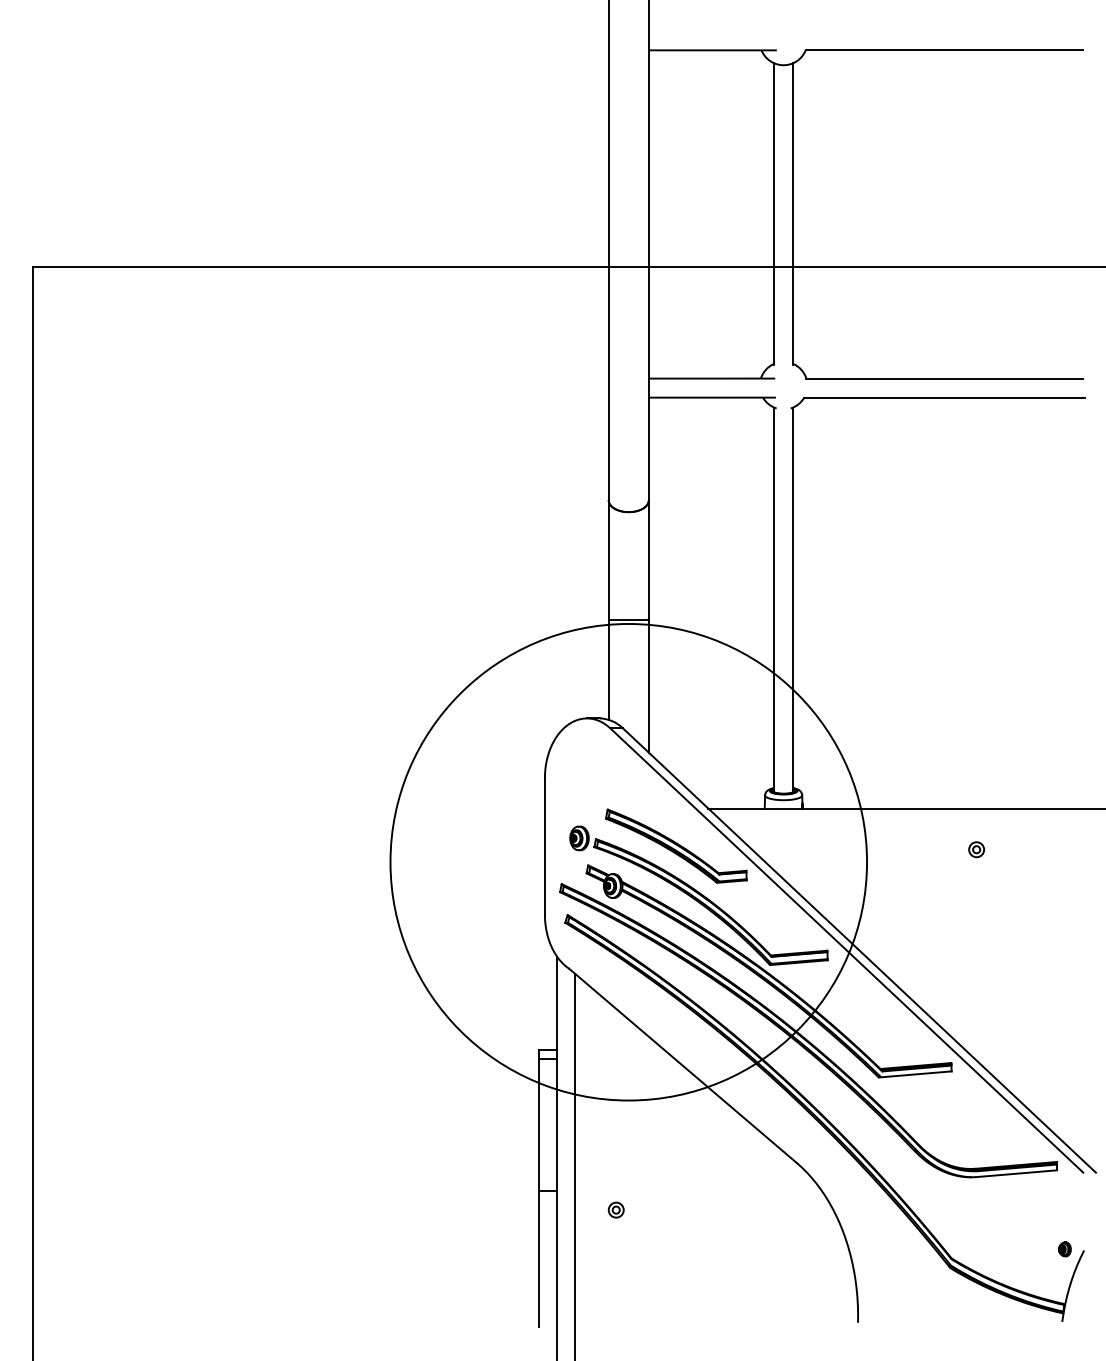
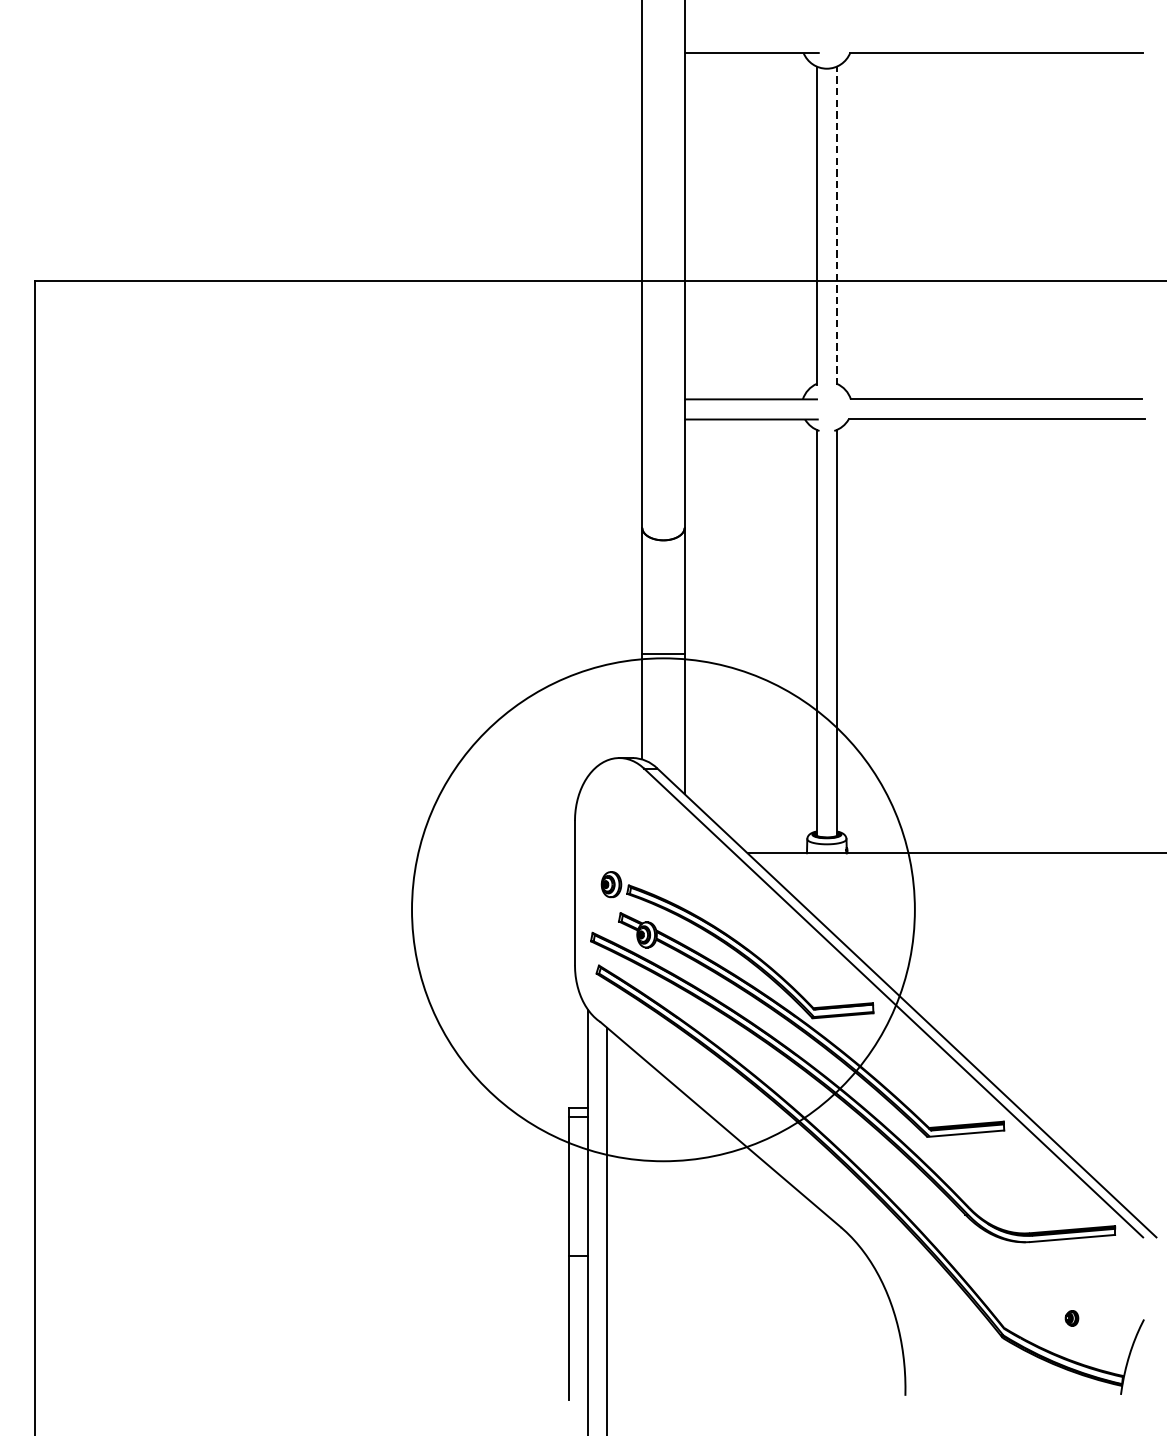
line: (793, 213) -> (837, 225), solid -> dashed
part: (676, 845) -> (713, 892), removed
part: (976, 849) -> (1030, 896), removed
part: (615, 1209) -> (649, 1276), removed
part: (1064, 1249) -> (1071, 1318), moved

